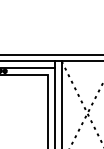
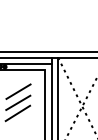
line: (19, 97) -> (18, 91), added
line: (19, 109) -> (18, 102), added
line: (18, 120) -> (17, 113), added

